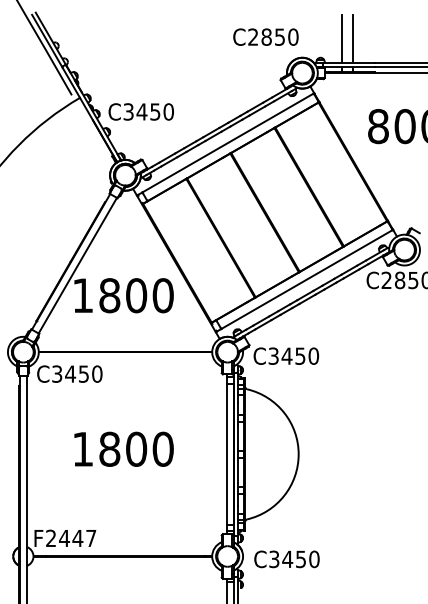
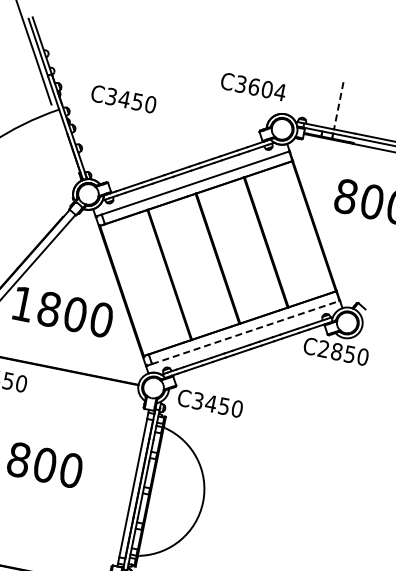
text: (273, 36) -> (261, 87), C2850 -> C3604
line: (342, 39) -> (328, 104), removed
line: (353, 39) -> (338, 106), solid -> dashed
text: (140, 111) -> (123, 98), moved
line: (306, 279) -> (245, 332), solid -> dashed

